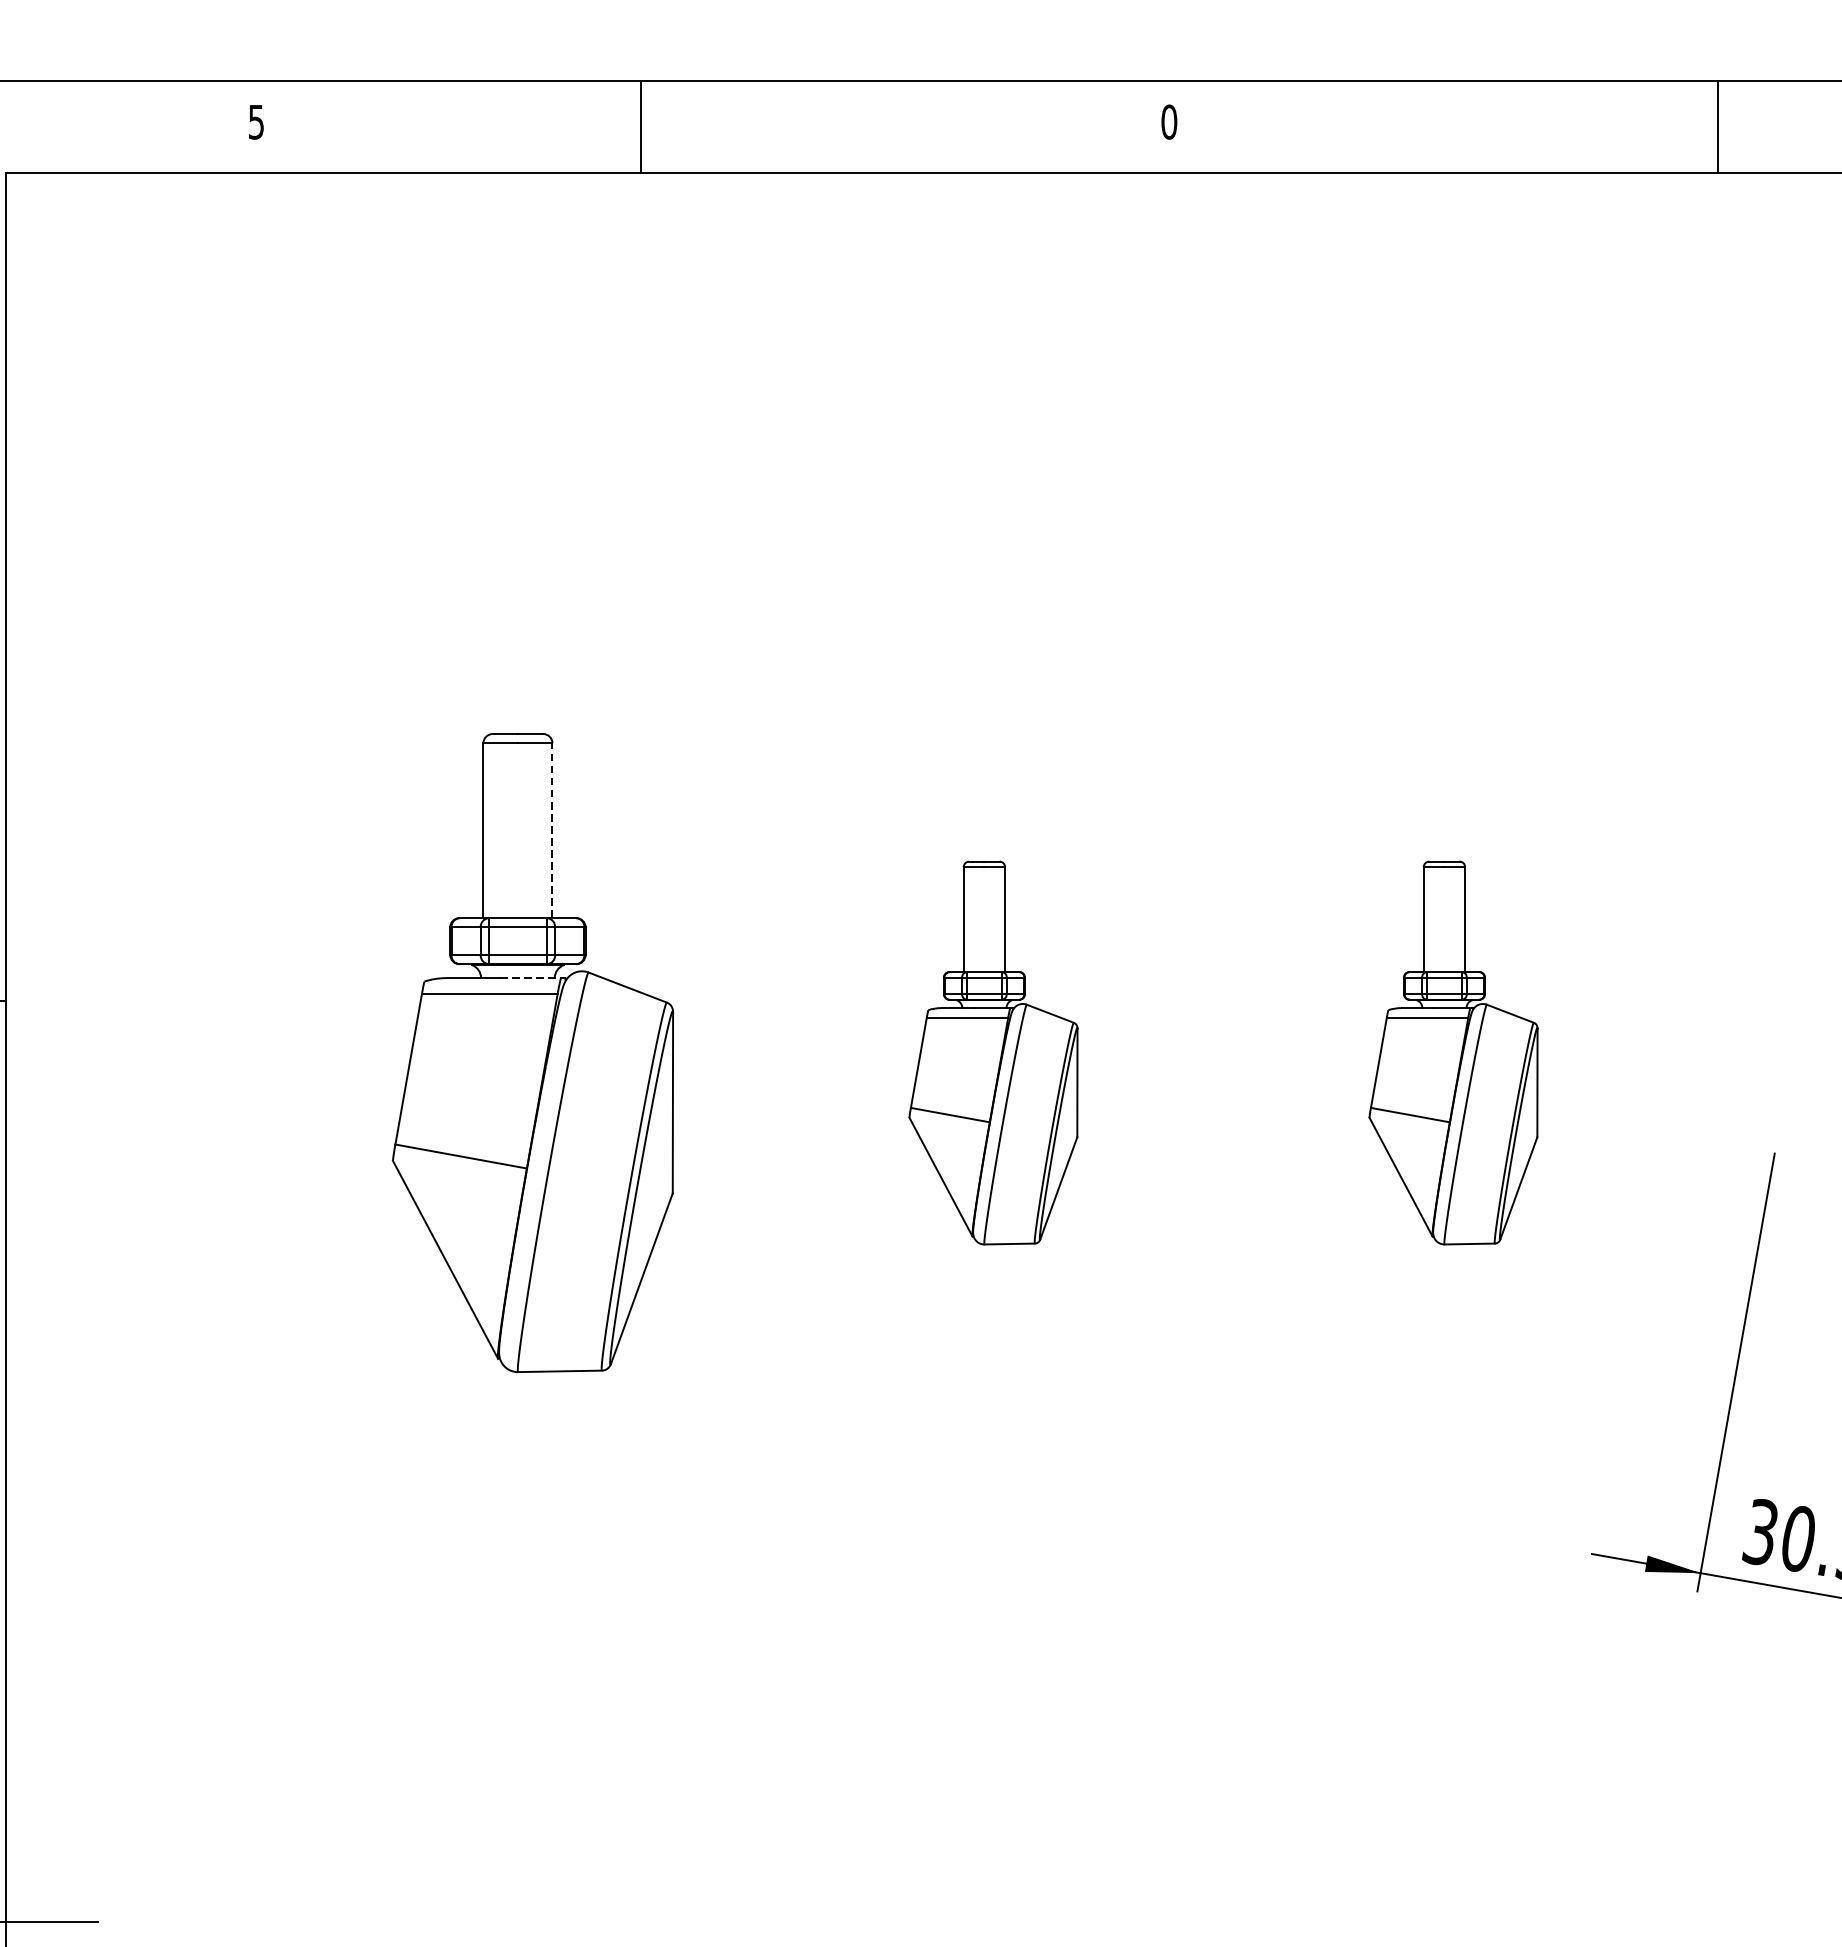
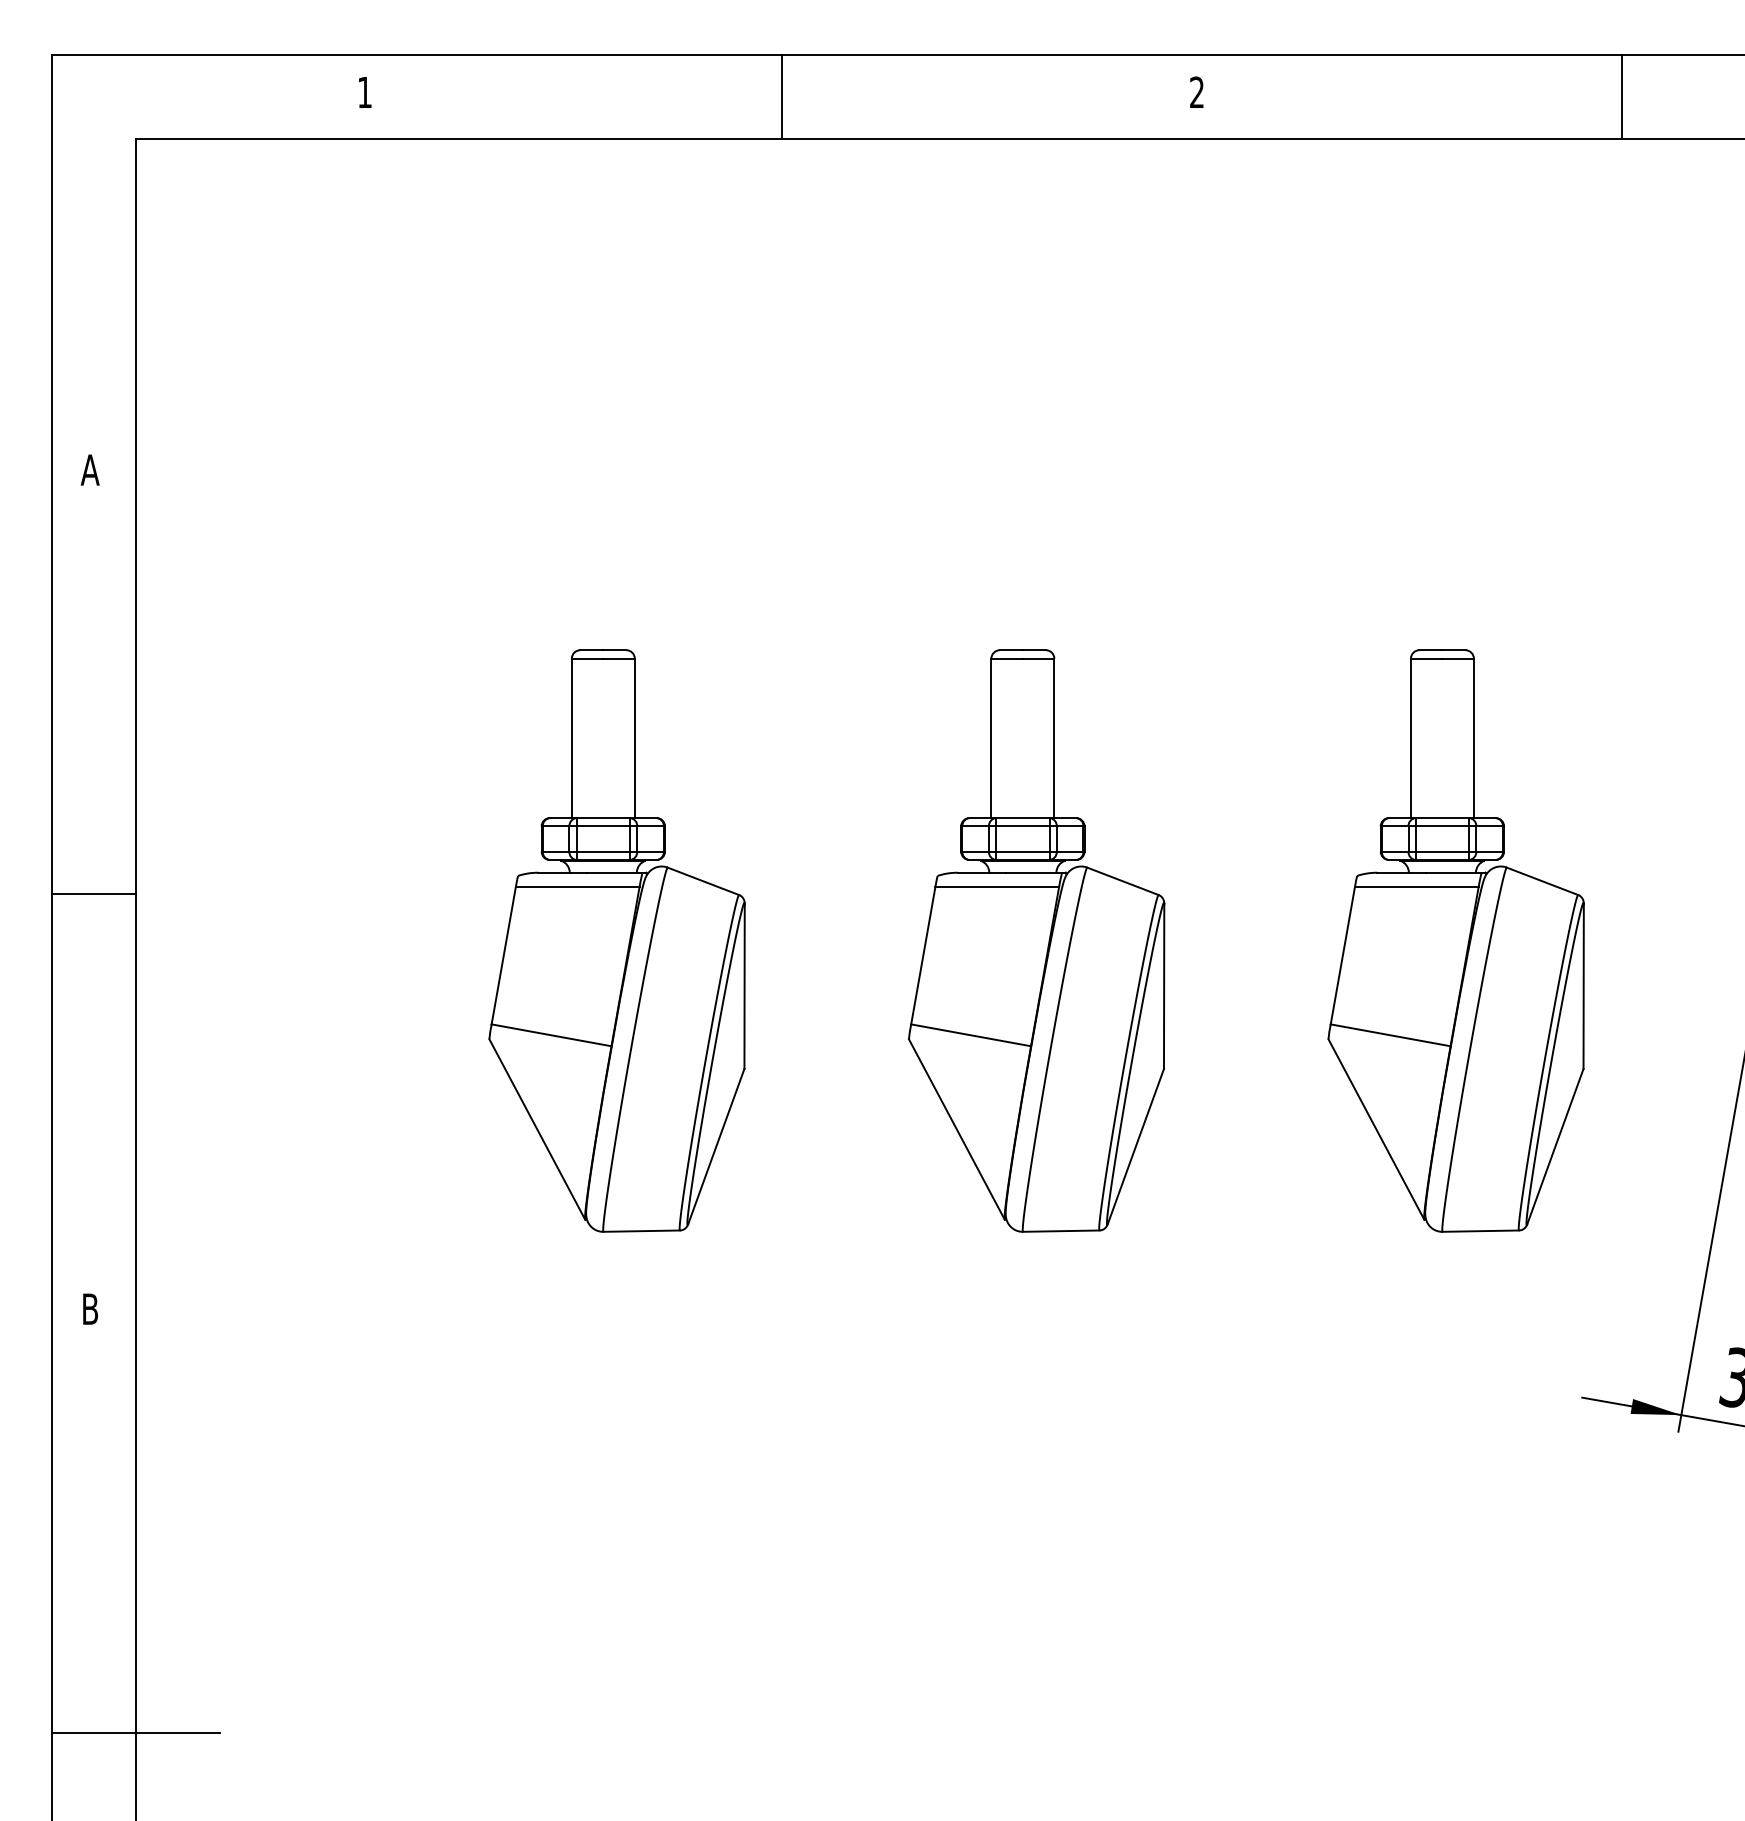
text: (255, 122) -> (364, 92), 5 -> 1
text: (1169, 122) -> (1197, 92), 0 -> 2
line: (641, 126) -> (782, 96), moved
line: (1718, 126) -> (1621, 96), moved
line: (552, 830) -> (634, 738), dashed -> solid
line: (530, 977) -> (614, 872), dashed -> solid
part: (993, 1052) -> (1036, 940), size x1.67
part: (1452, 1052) -> (1455, 940), size x1.67

